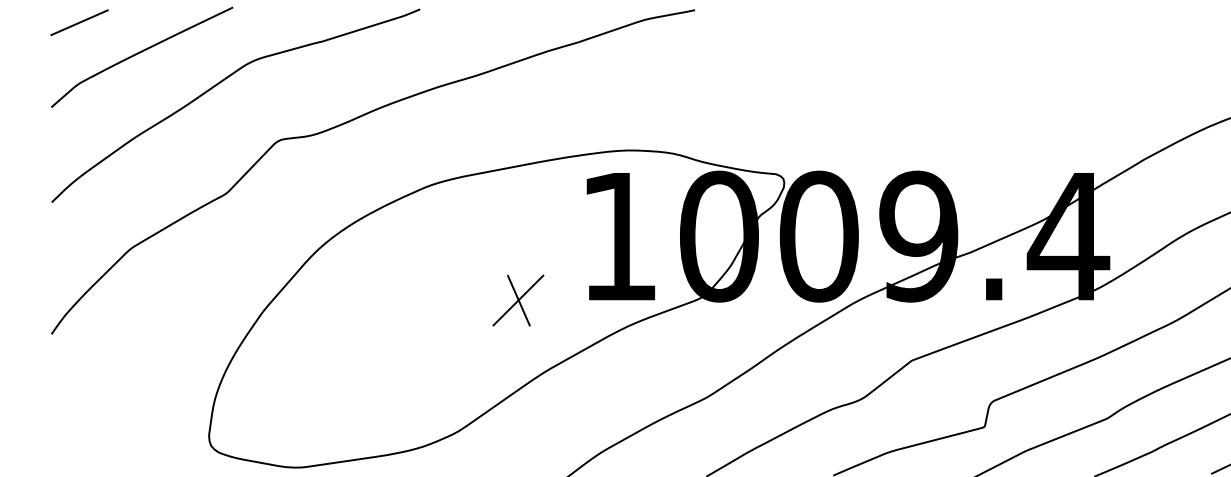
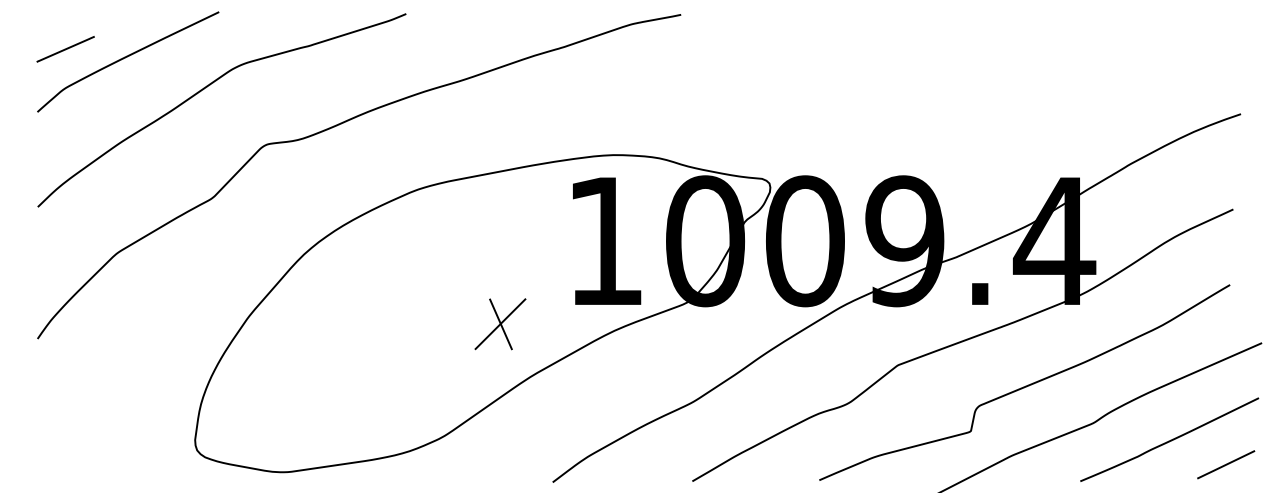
line: (79, 22) -> (65, 49), moved
part: (518, 300) -> (500, 324), moved

